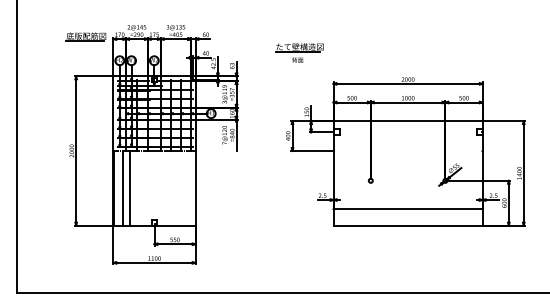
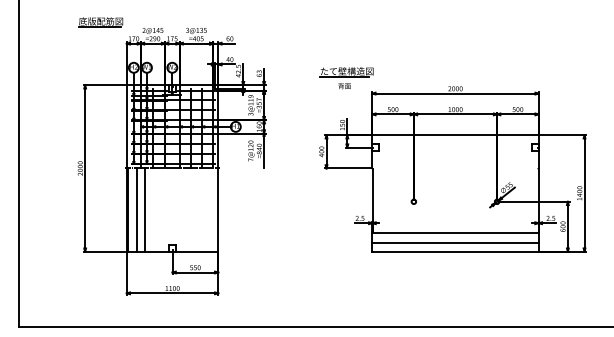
part: (85, 36) -> (100, 21), moved
part: (299, 52) -> (346, 77), moved
line: (407, 217) -> (454, 242), added

